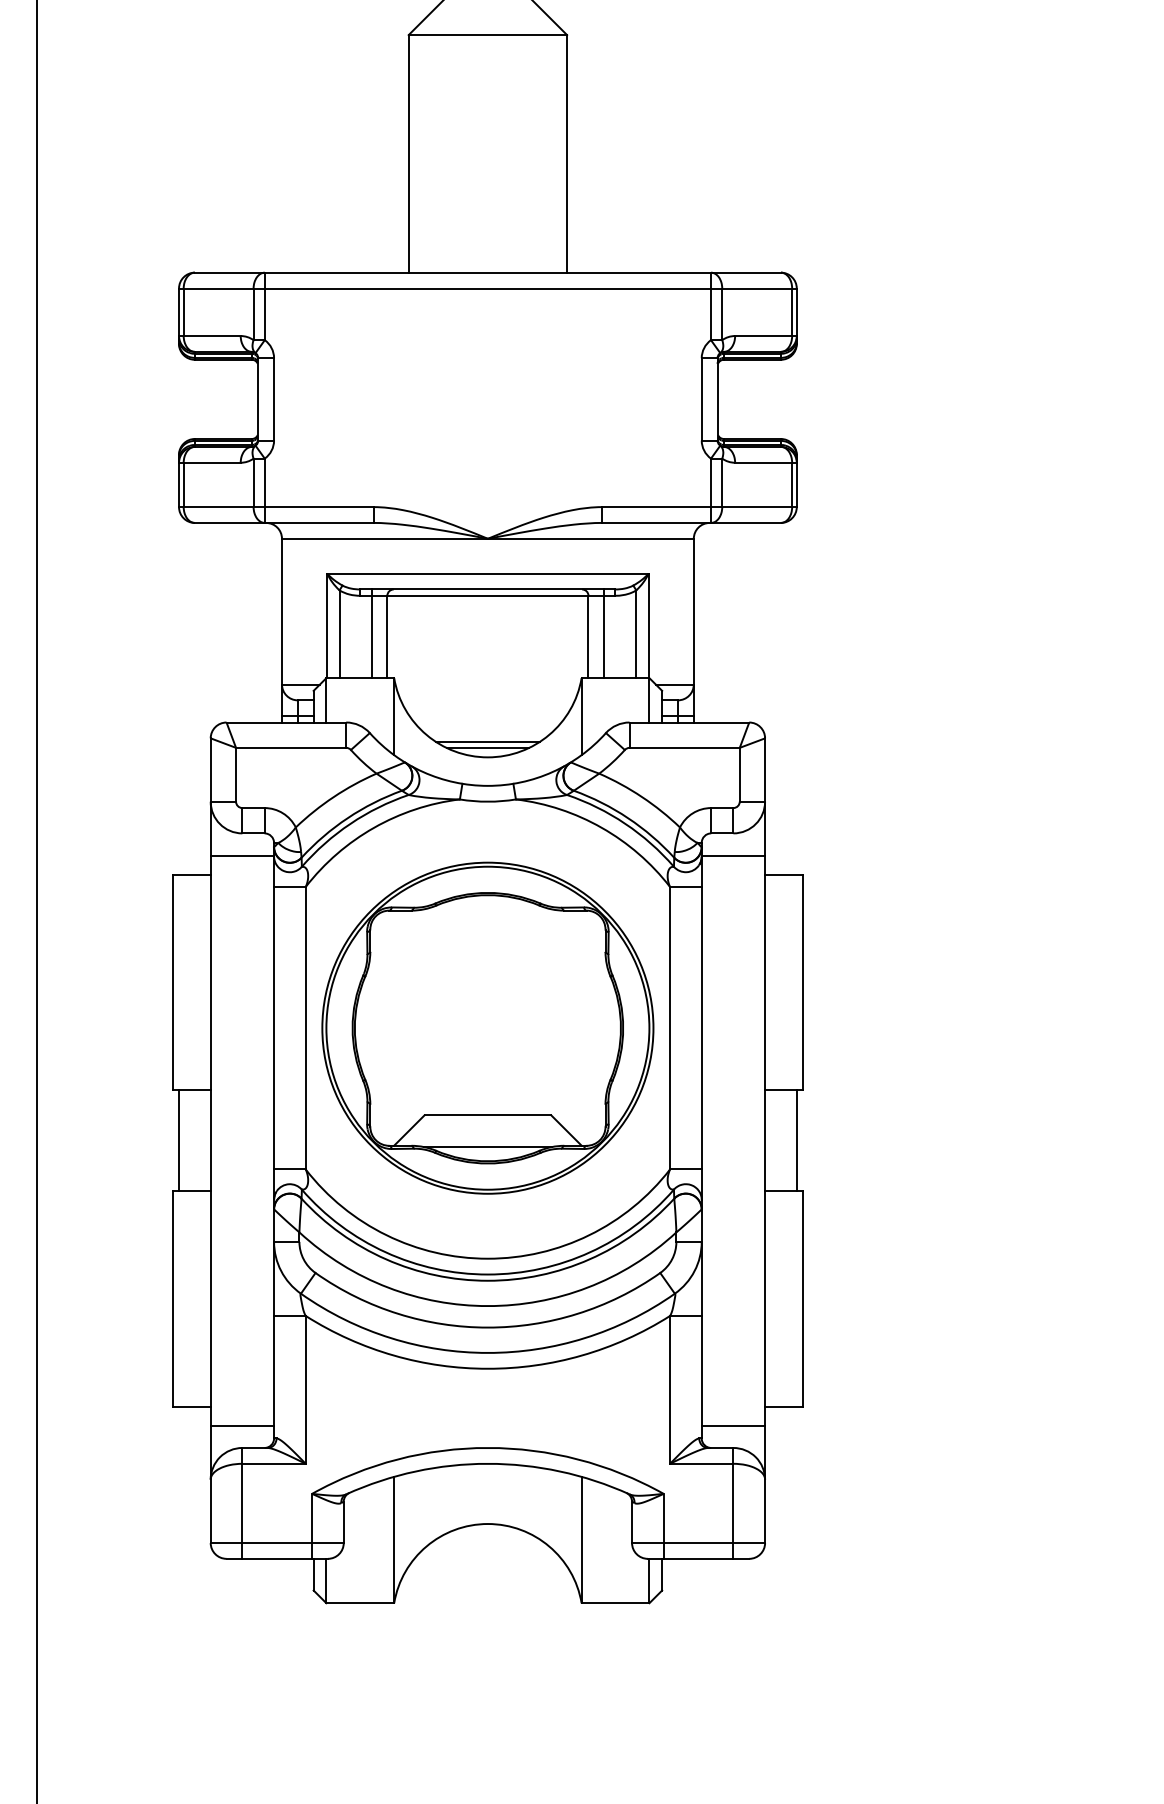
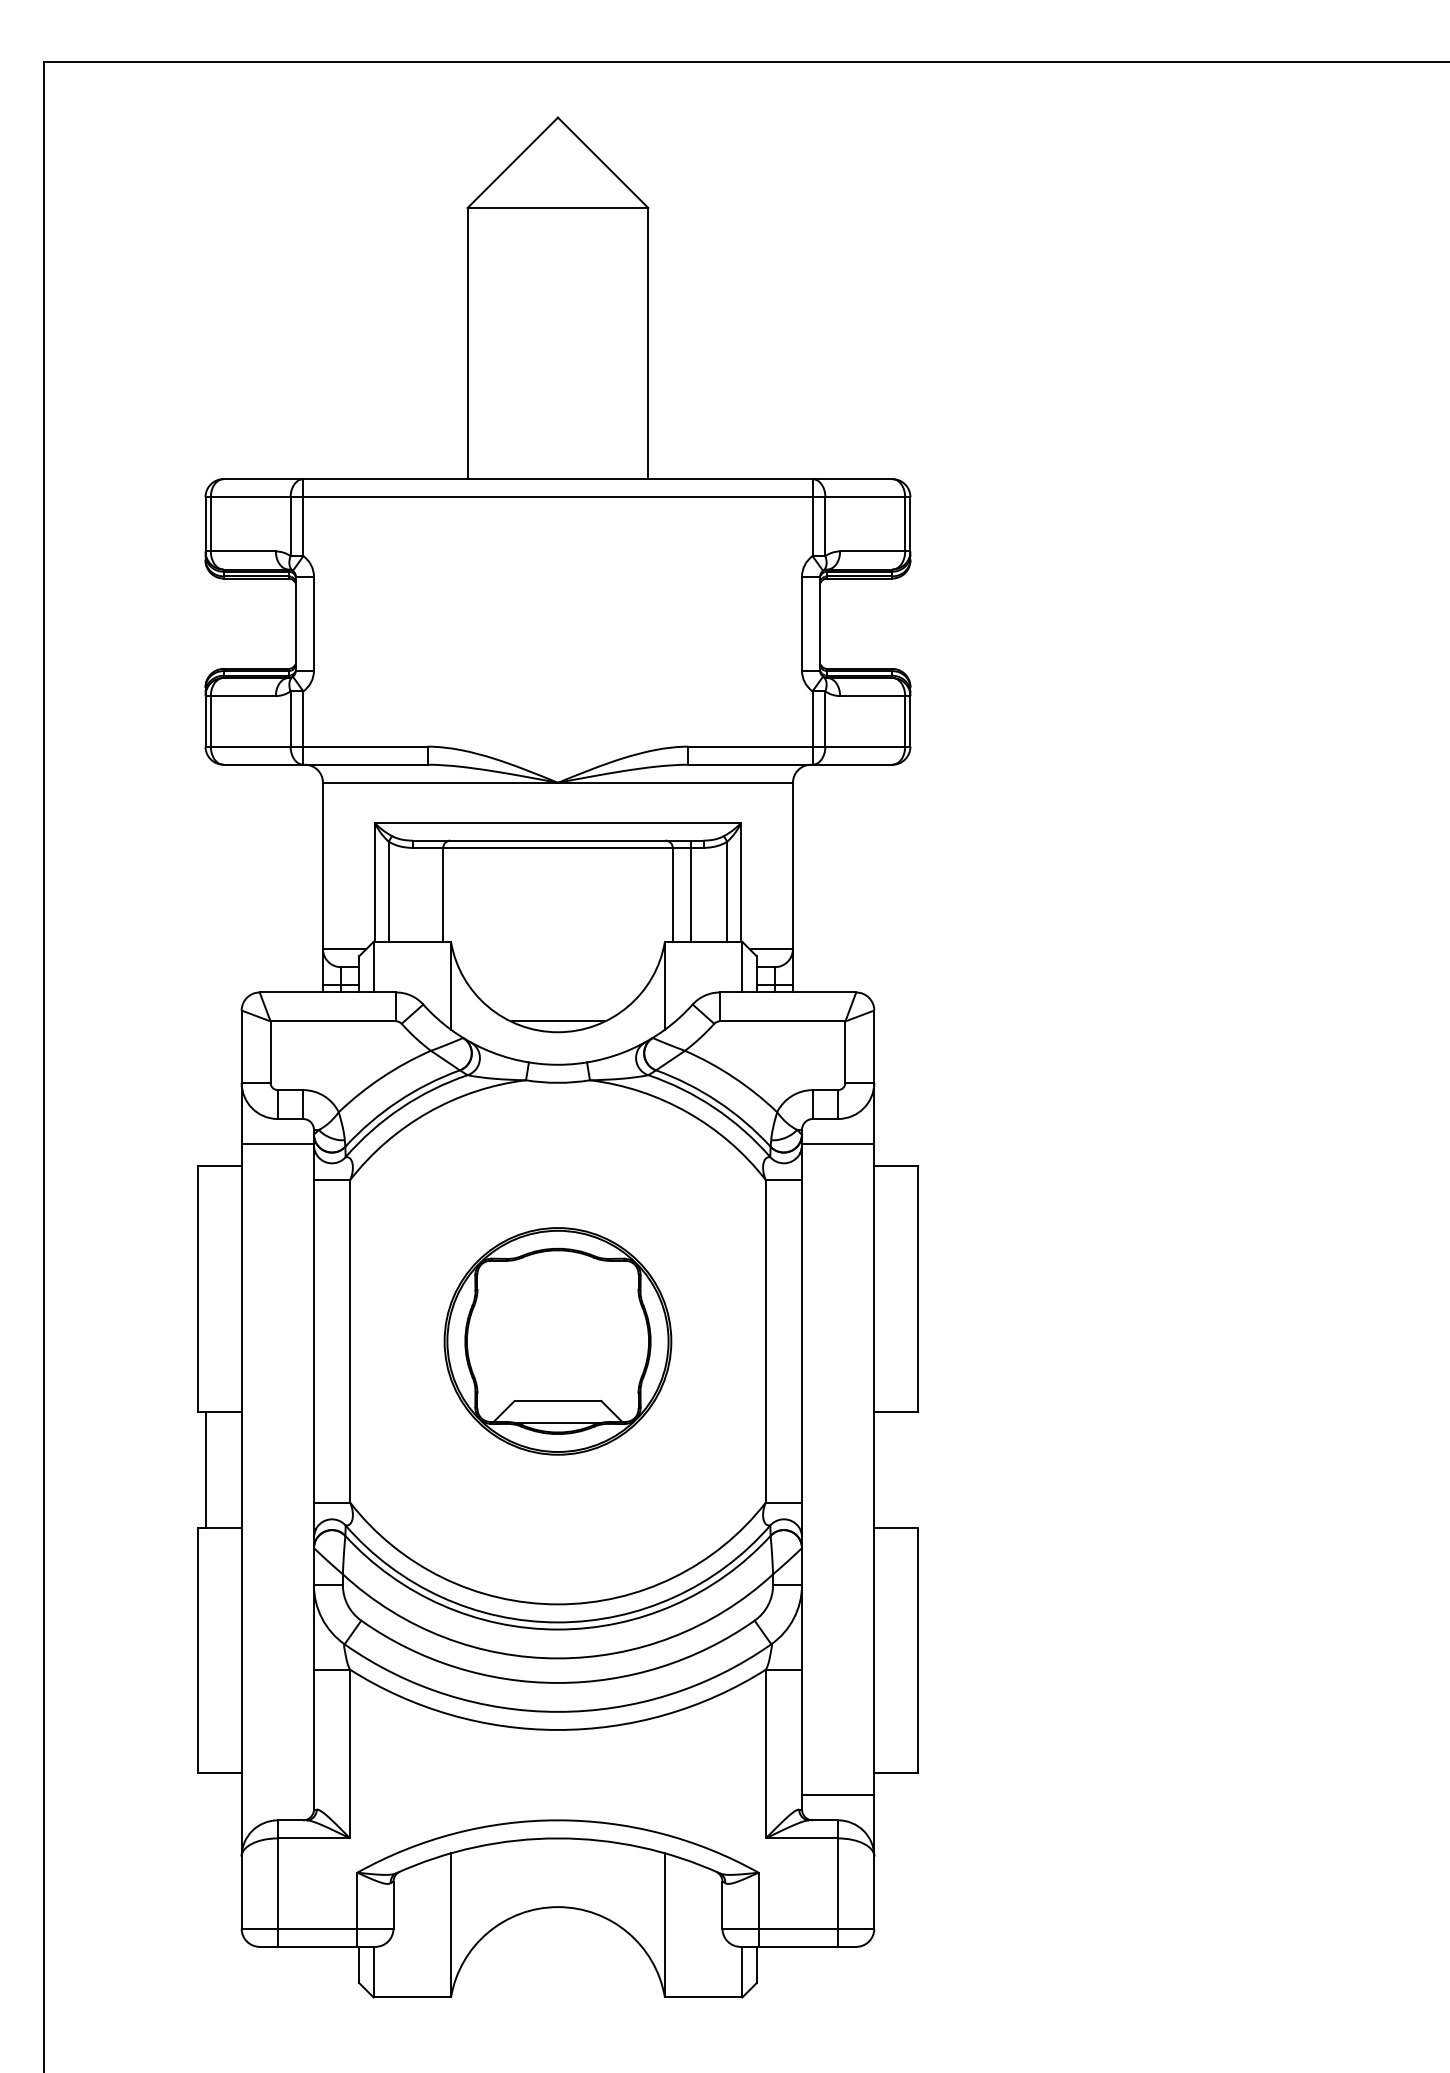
line: (371, 633) -> (425, 890), removed
line: (487, 741) -> (557, 1014), removed
part: (487, 1028) -> (557, 1341), size x0.6
line: (796, 1140) -> (910, 1469), removed
line: (242, 1426) -> (277, 1795), removed

